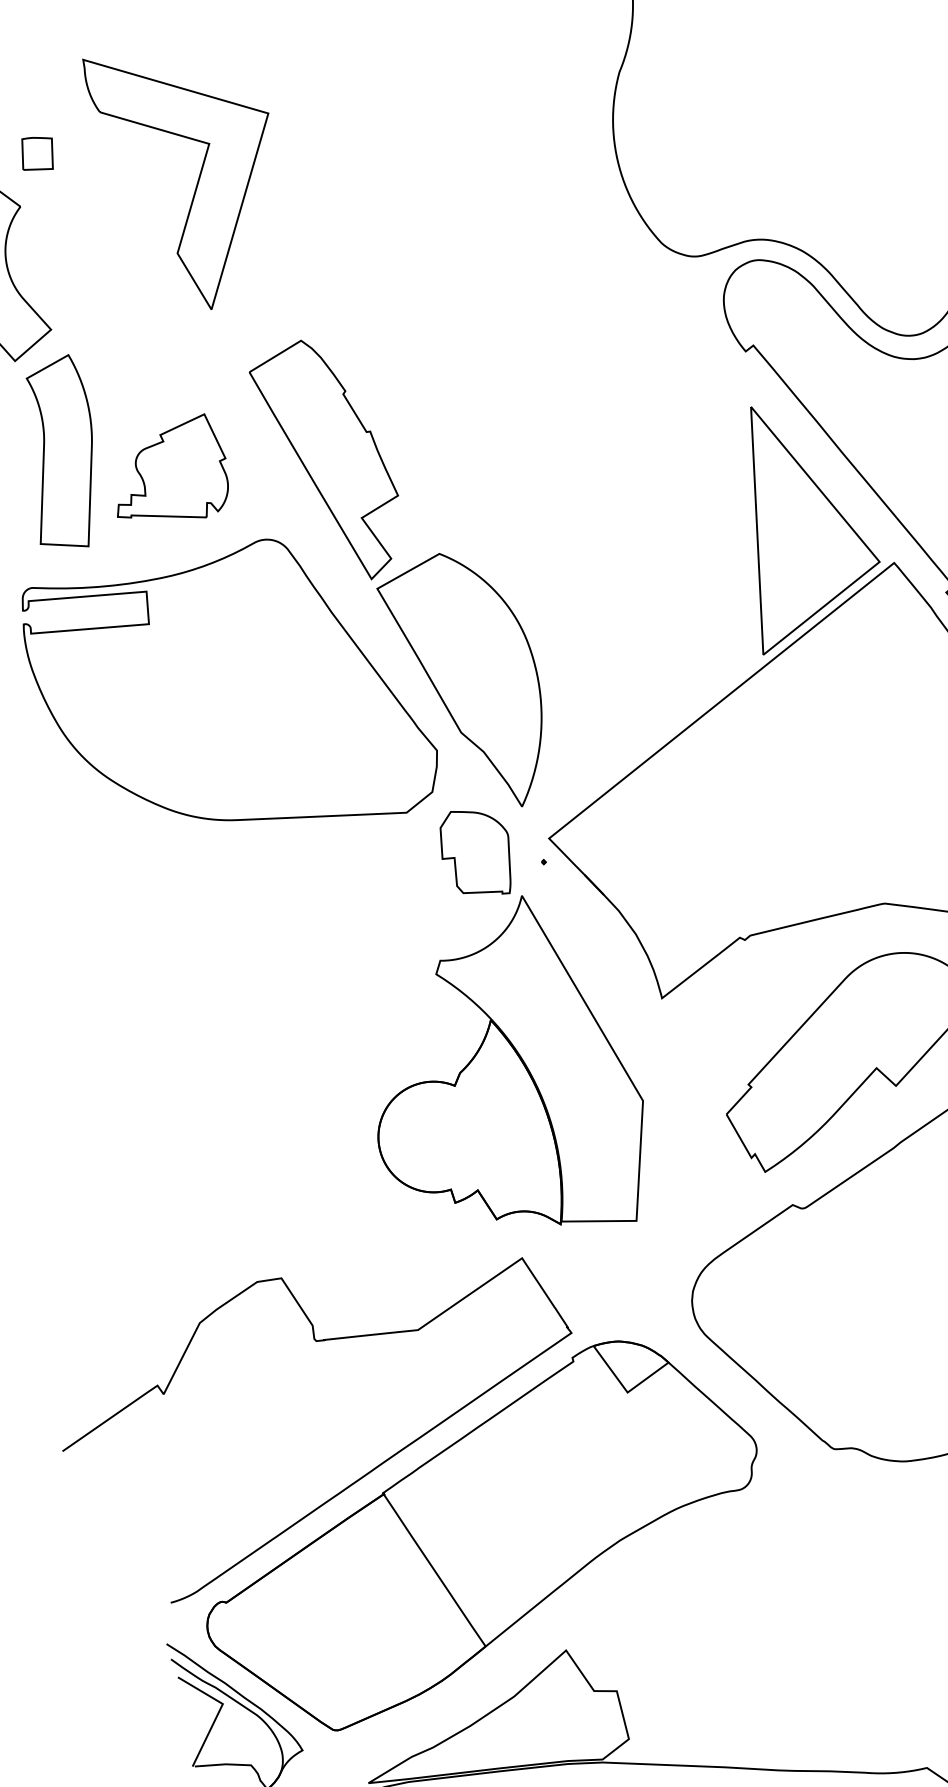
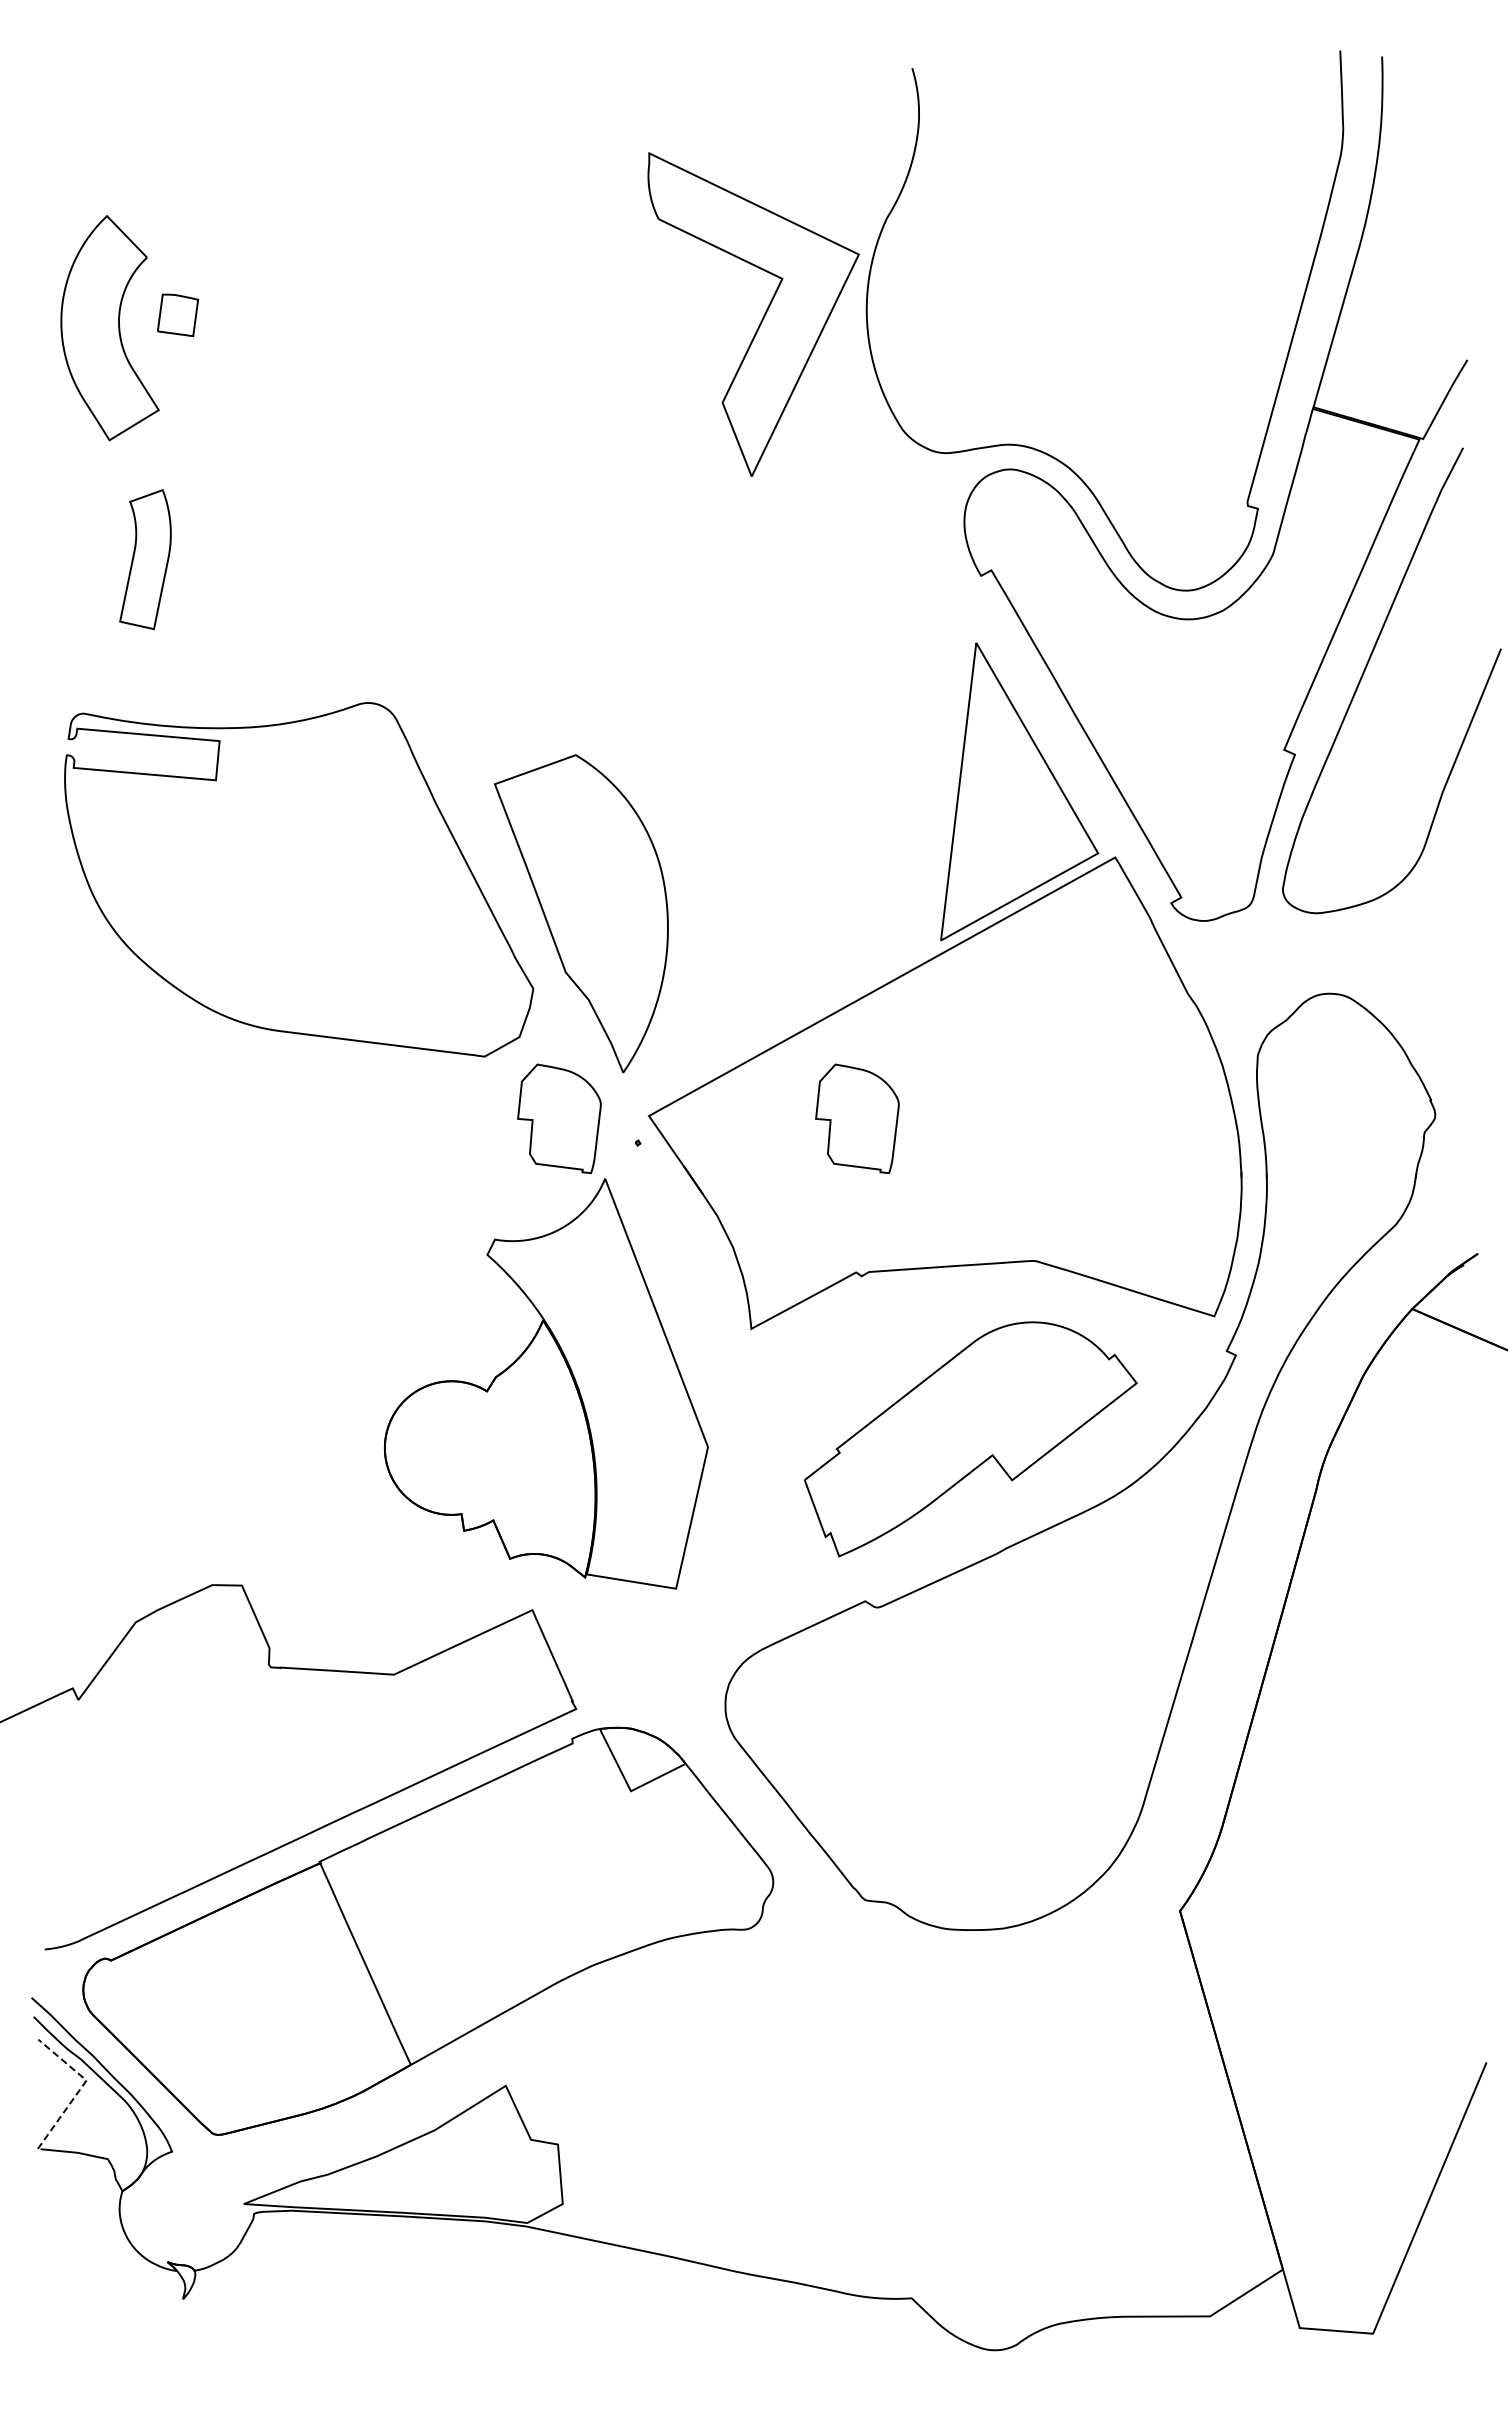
part: (38, 154) -> (178, 315), moved
part: (197, 180) -> (761, 319), moved
part: (60, 453) -> (145, 559), size x0.6
part: (328, 461) -> (462, 622), removed
part: (168, 471) -> (270, 602), removed
part: (719, 811) -> (857, 1118), added
line: (219, 1710) -> (81, 2087), solid -> dashed

